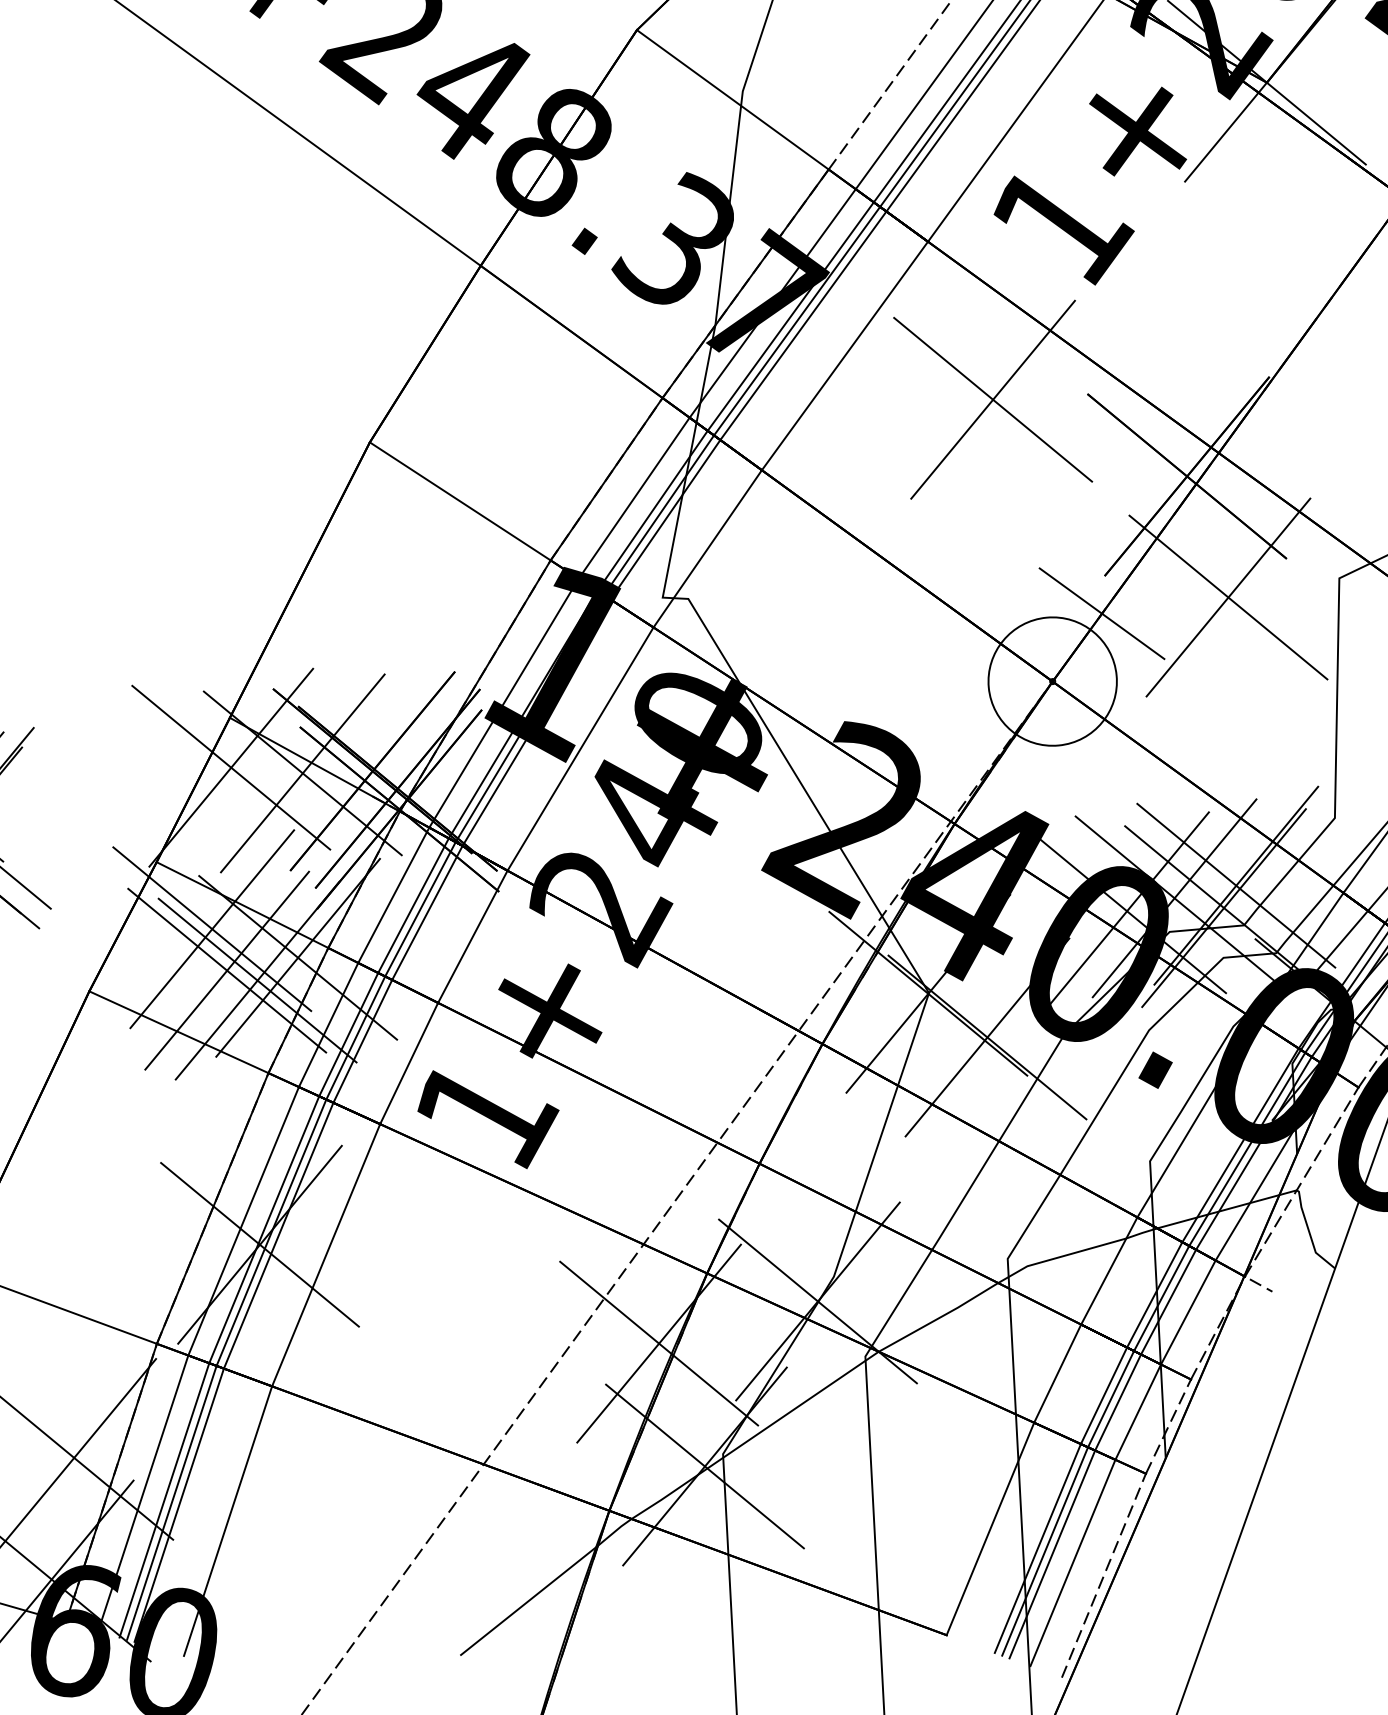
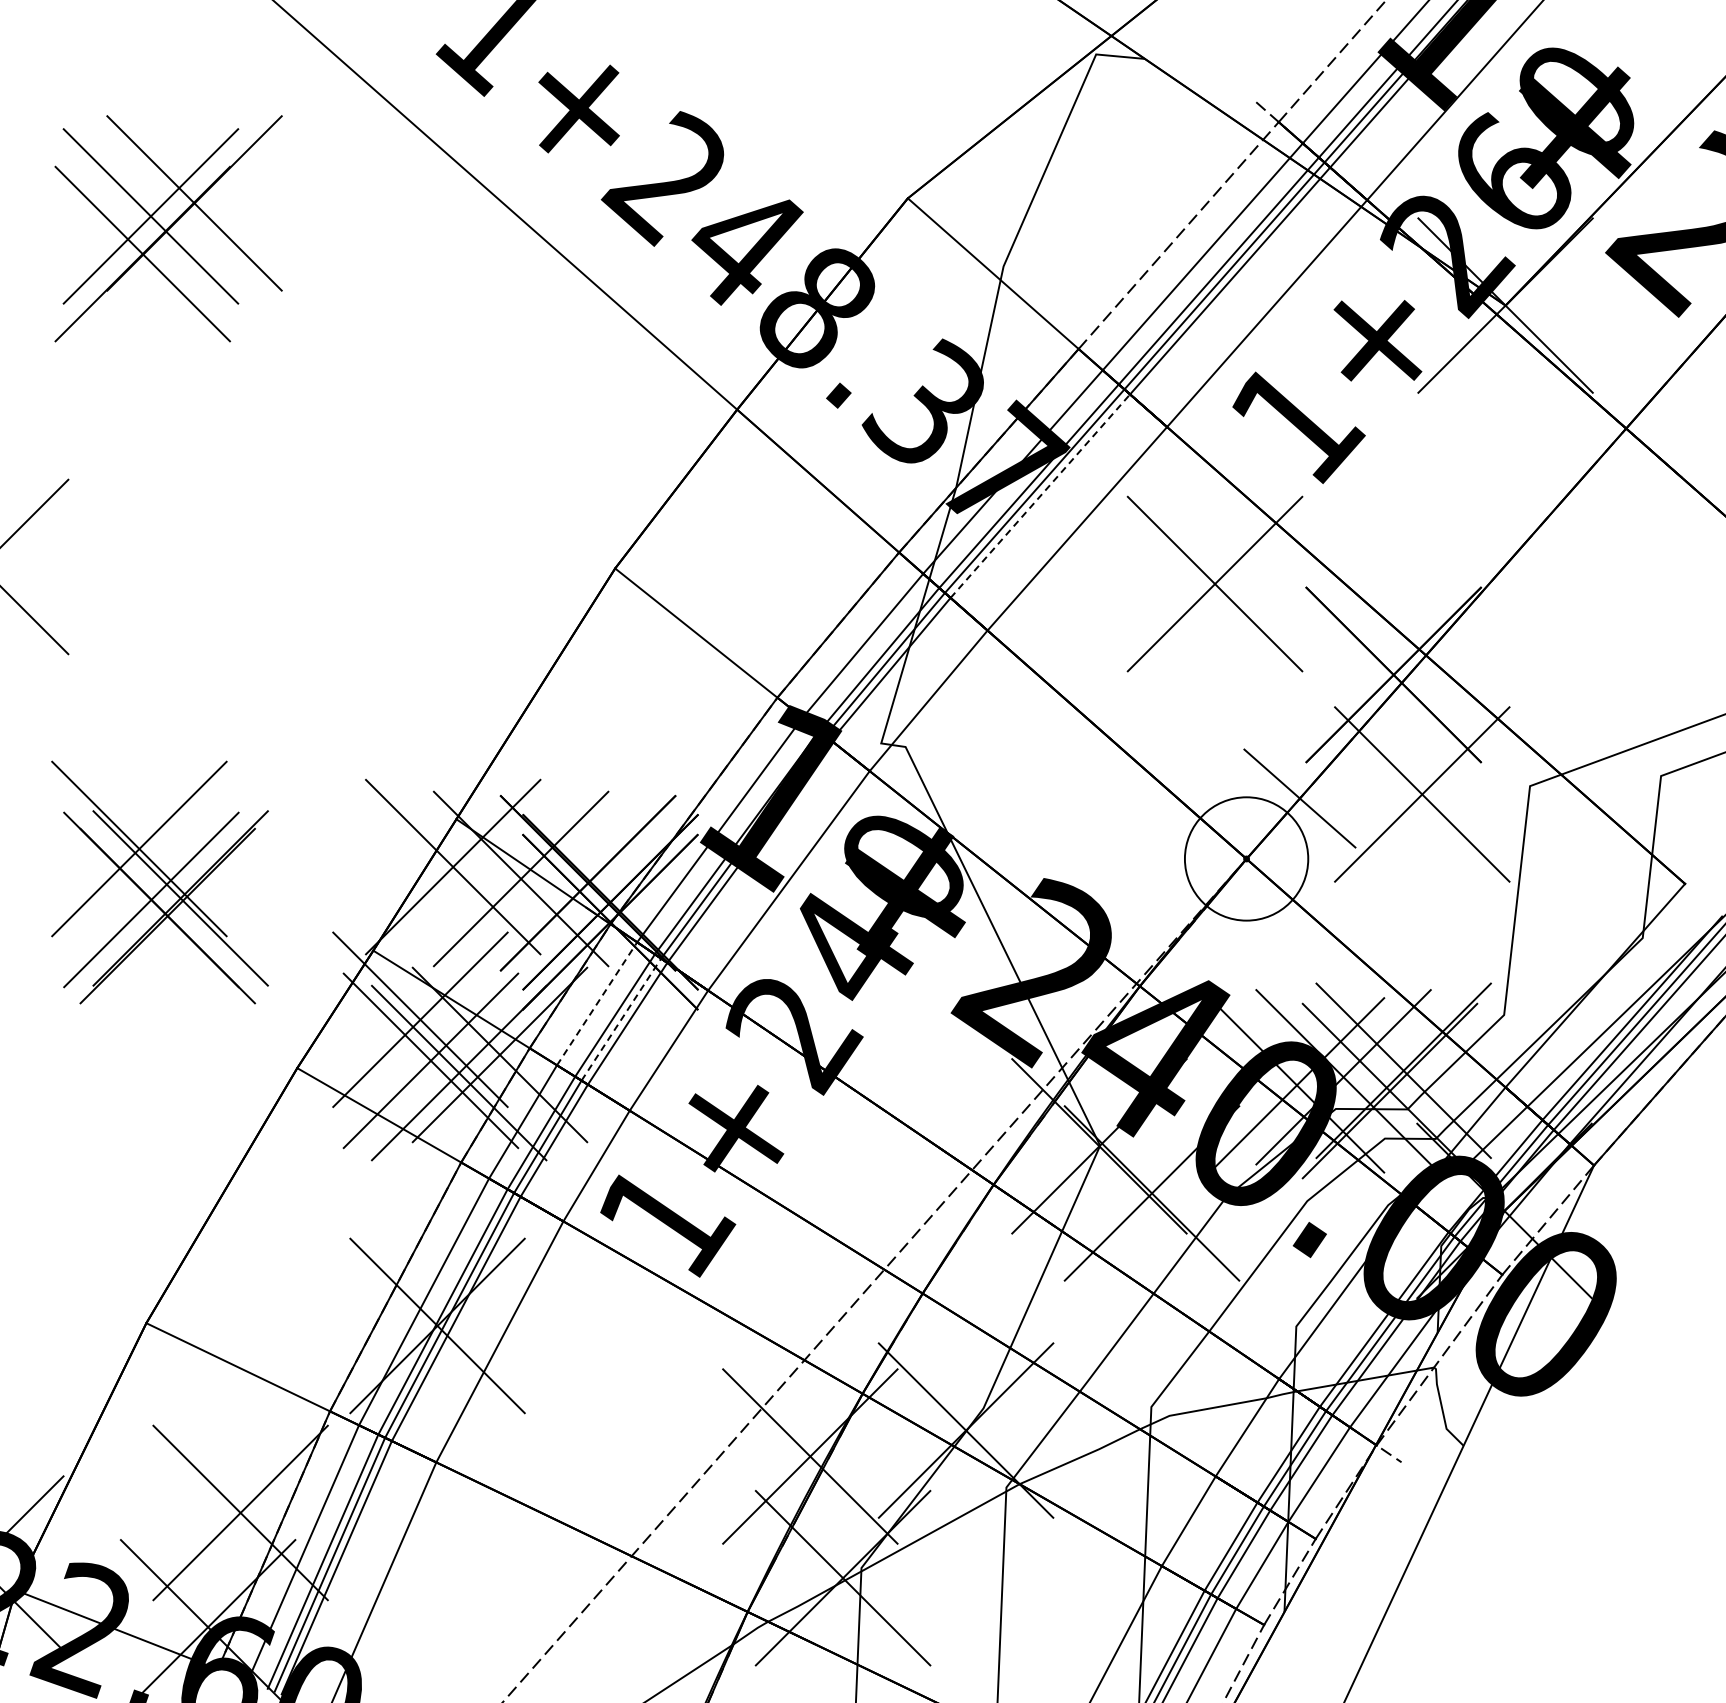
line: (803, 326) -> (1040, 496), solid -> dashed
line: (394, 894) -> (597, 1003), solid -> dashed
line: (420, 909) -> (621, 1019), solid -> dashed

